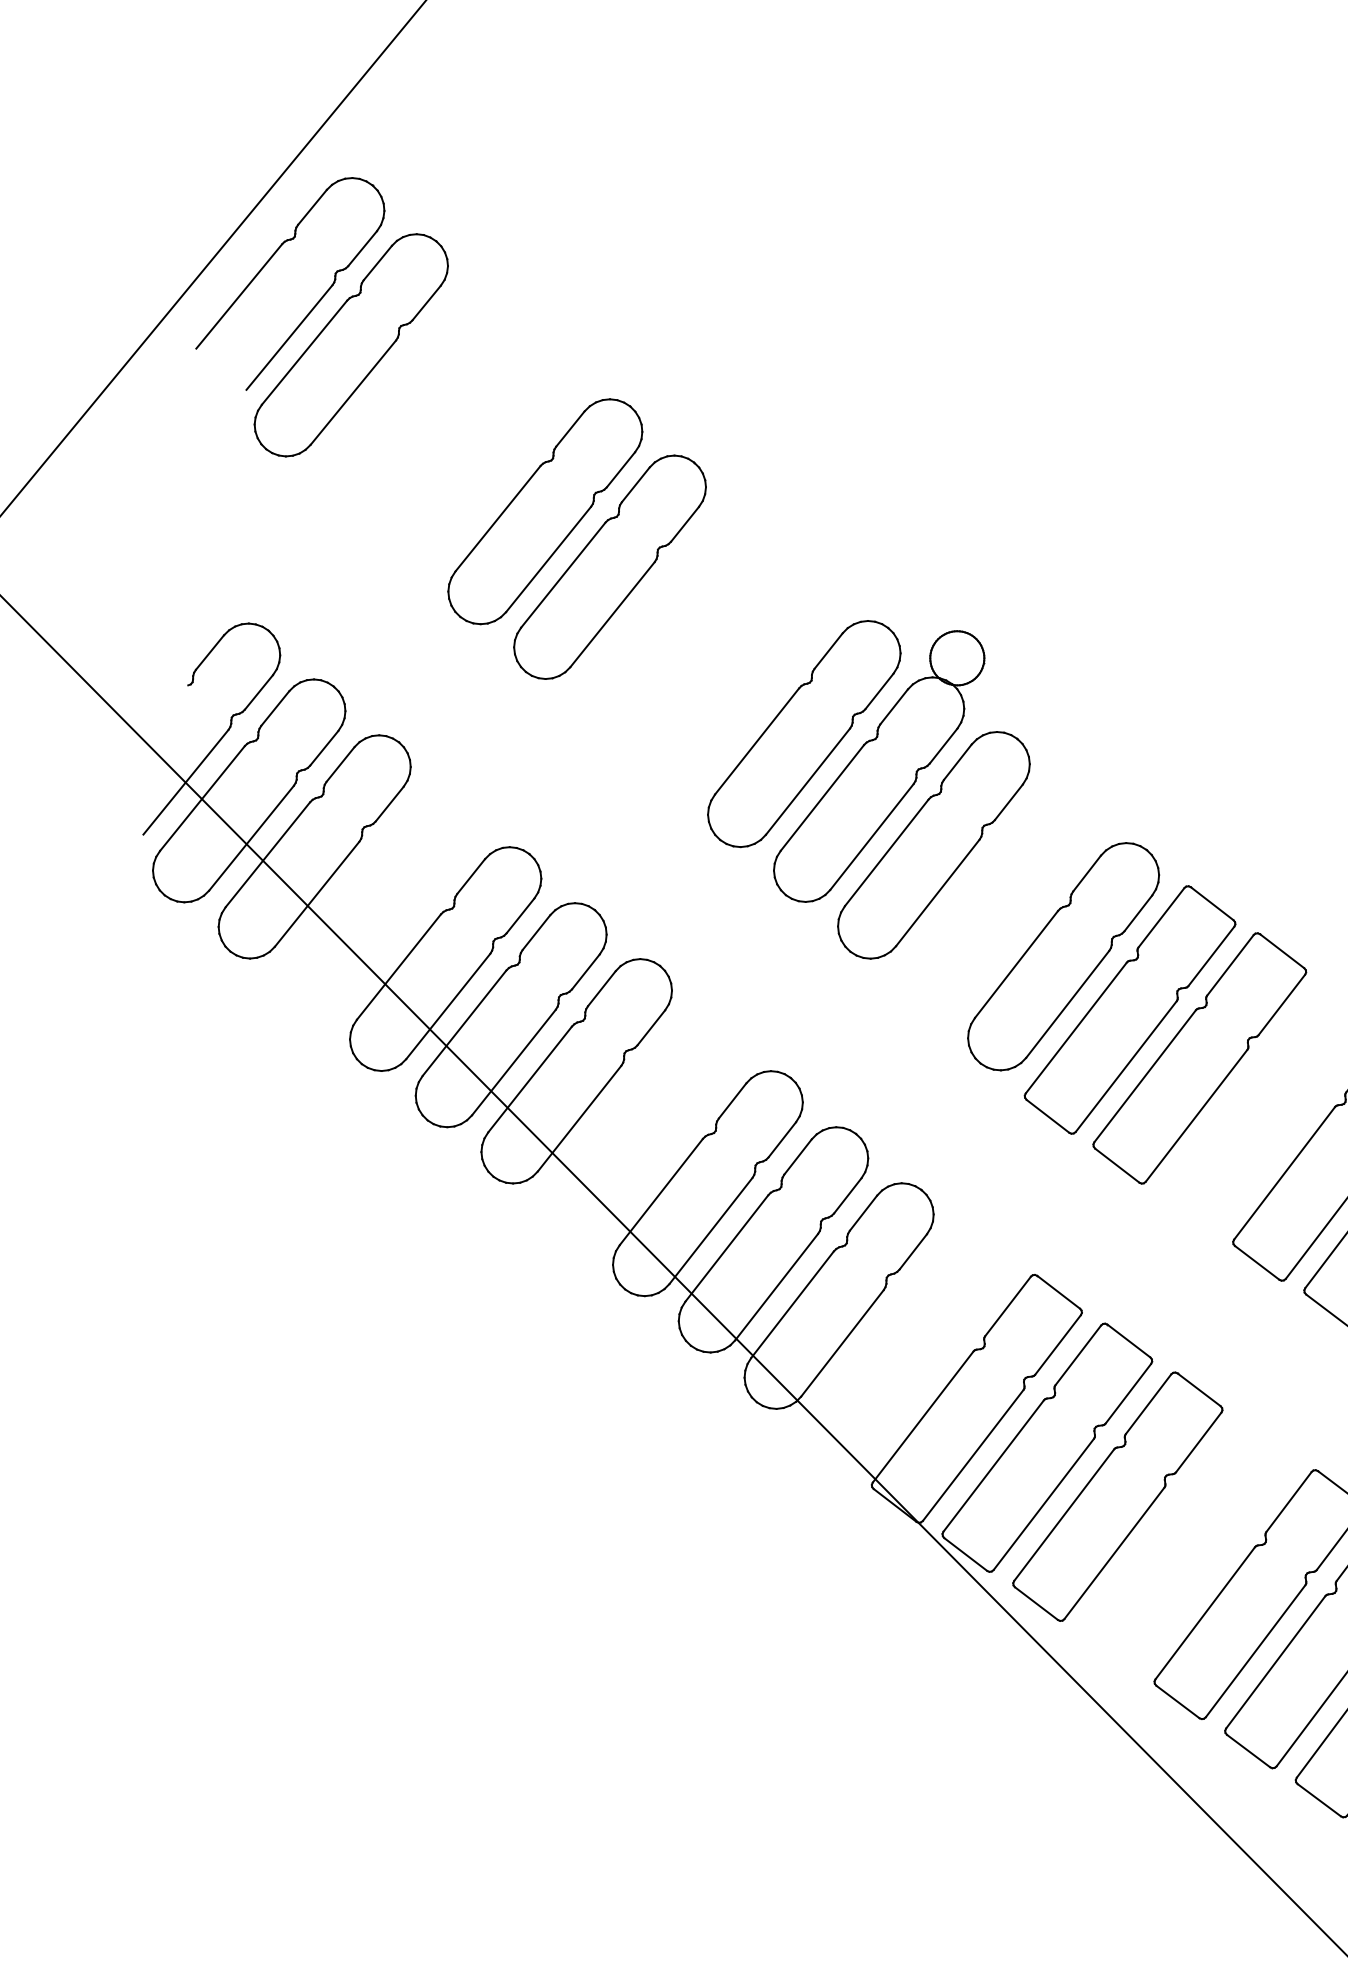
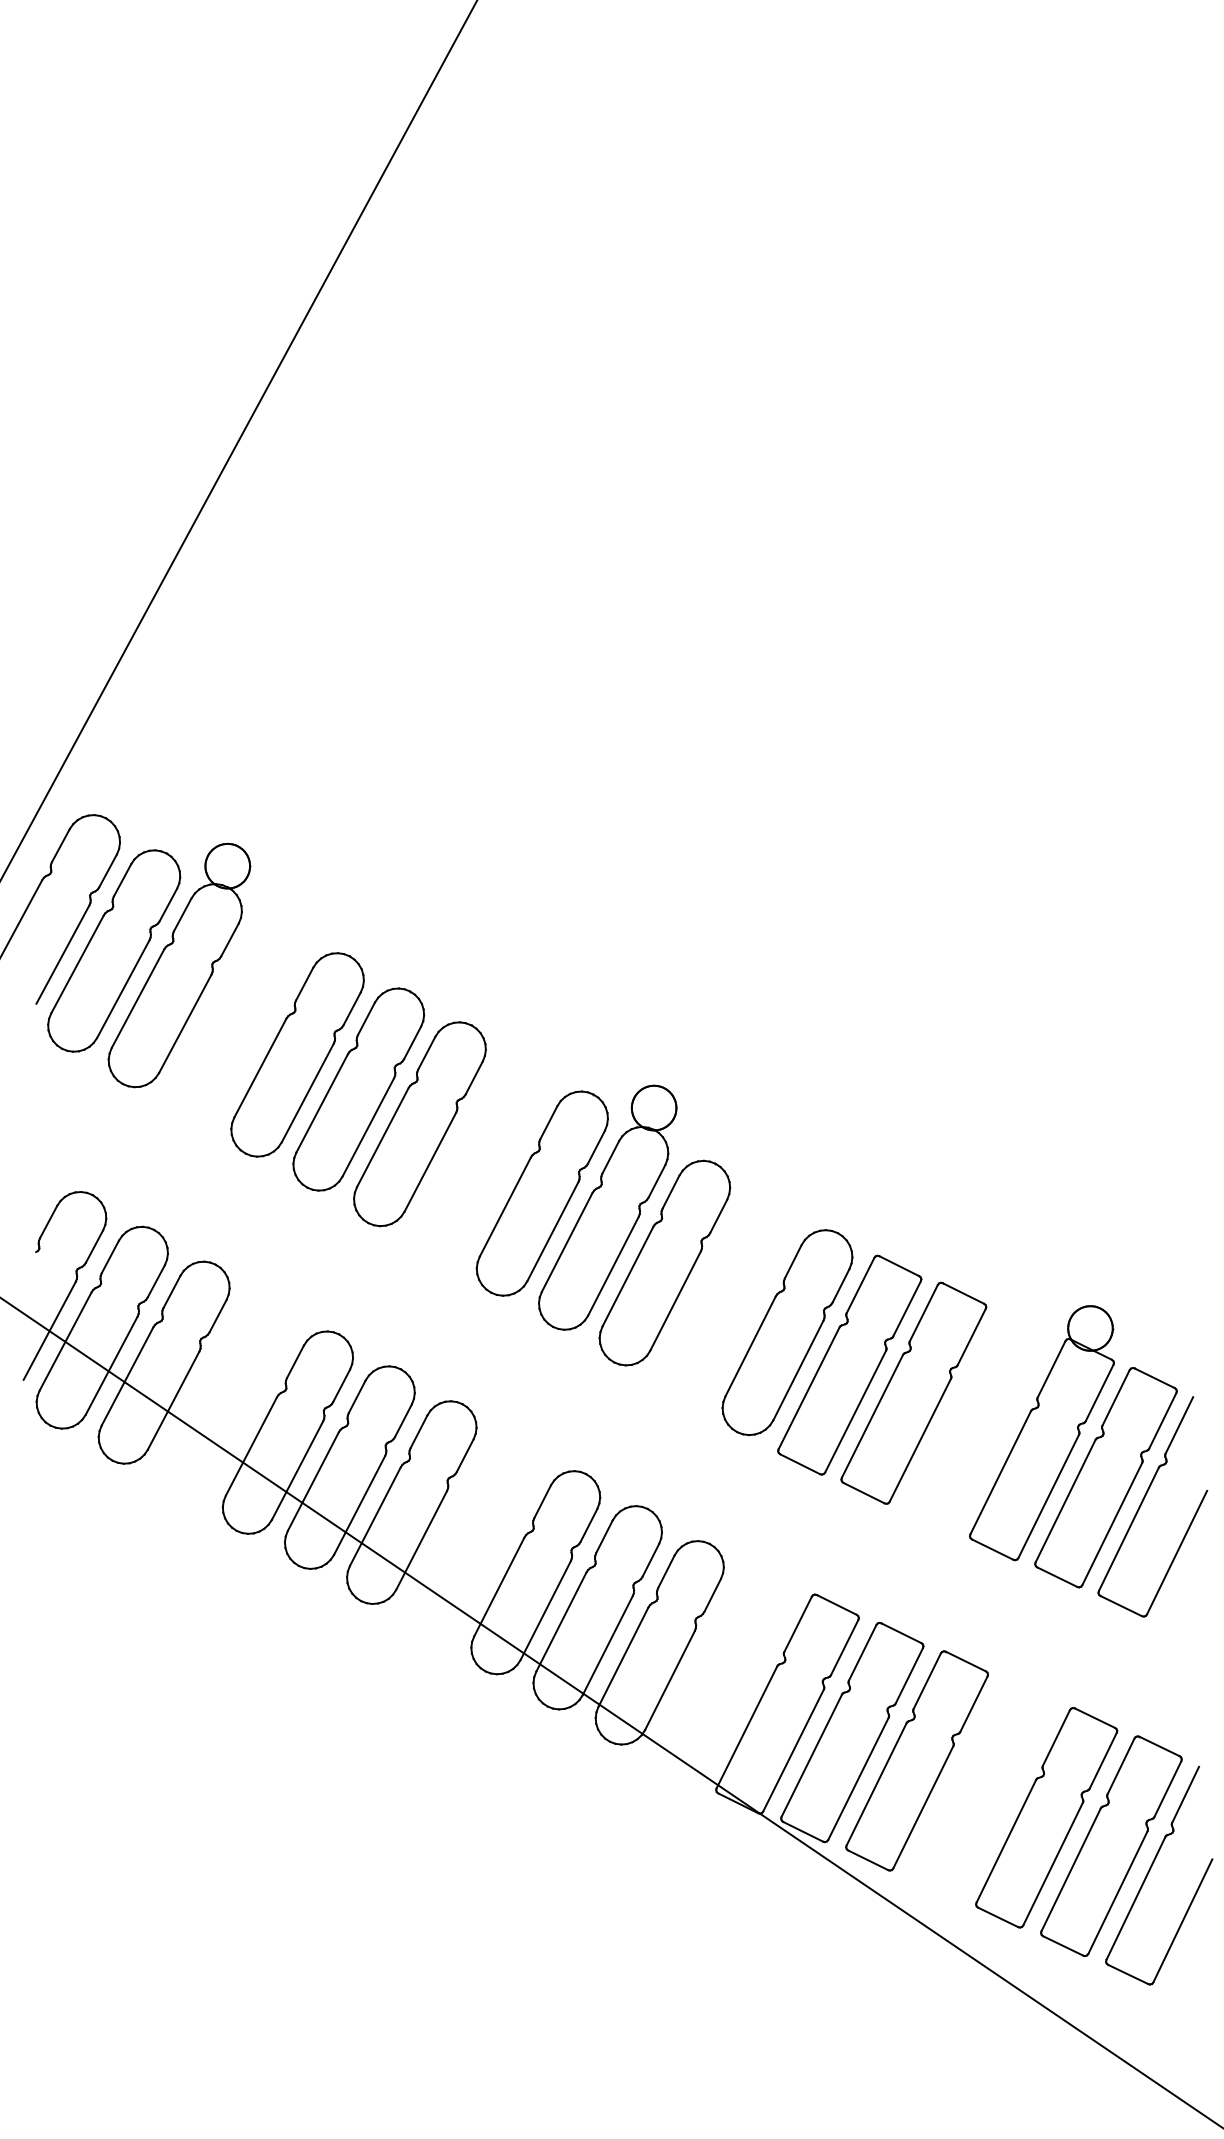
part: (425, 377) -> (179, 965), added
part: (674, 623) -> (419, 1124), added

